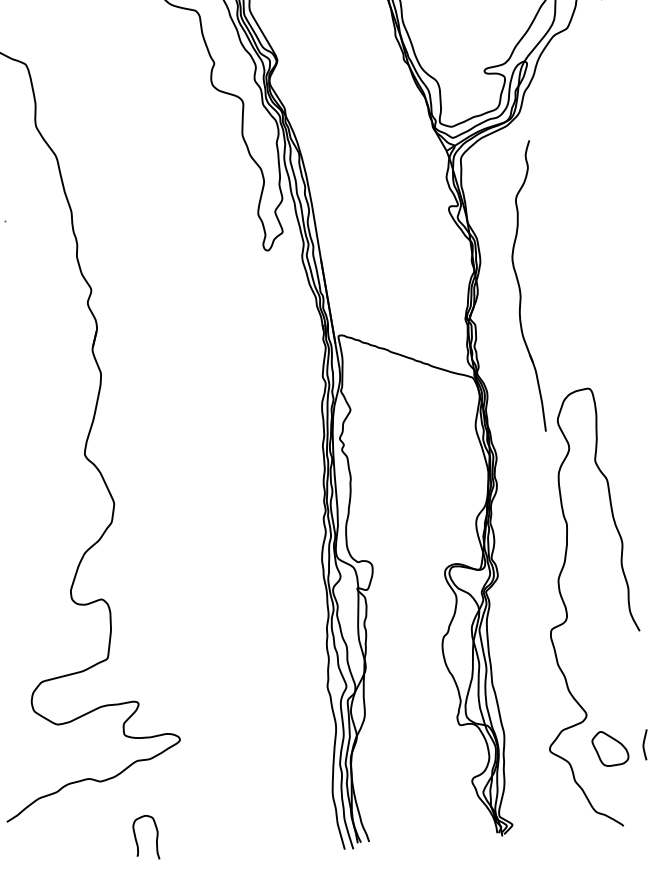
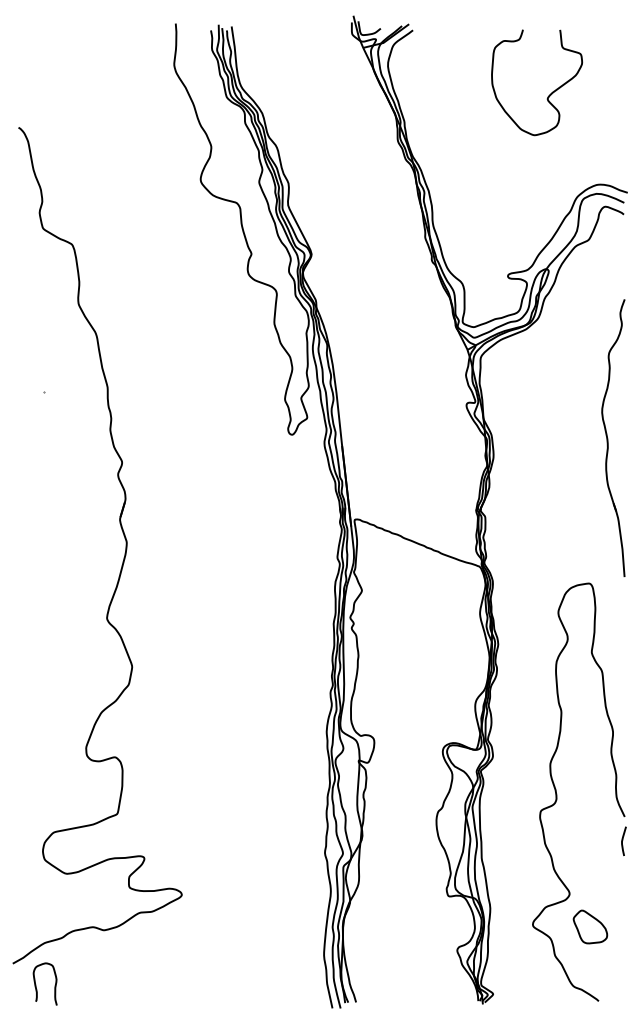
part: (525, 286) -> (613, 438), moved
curve: (644, 744) -> (623, 840), moved
curve: (136, 838) -> (36, 984), moved

